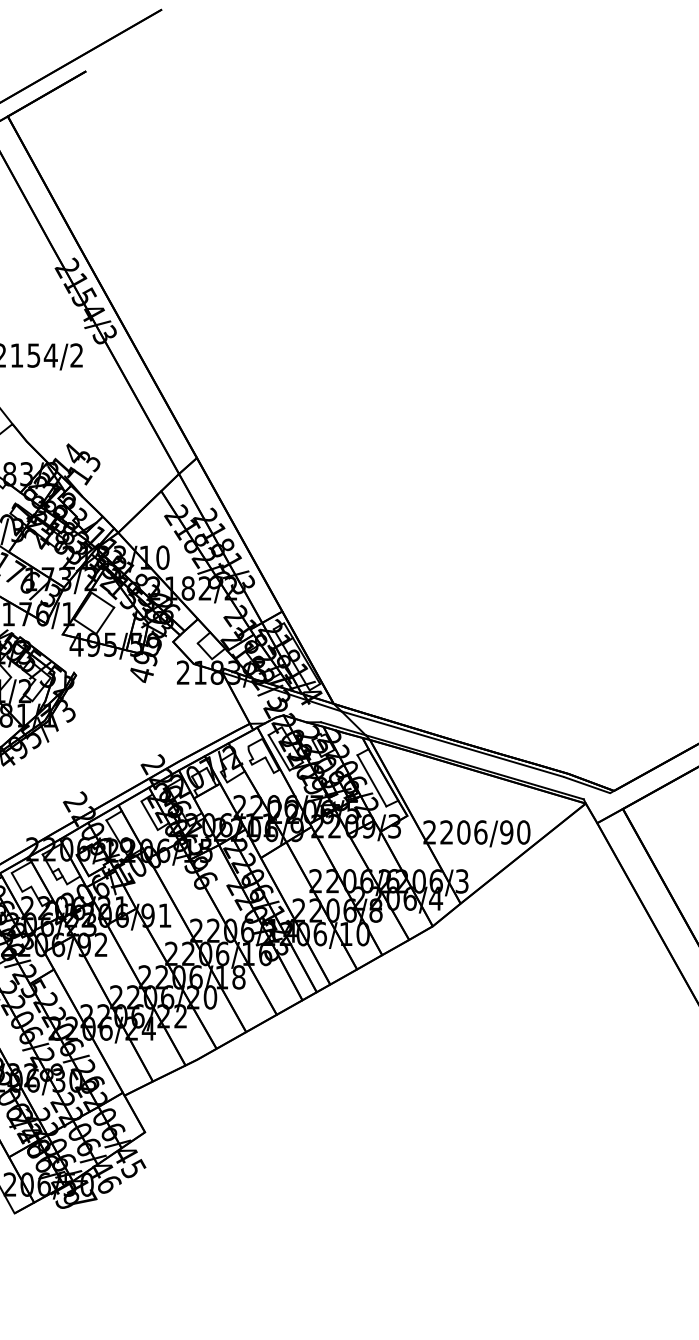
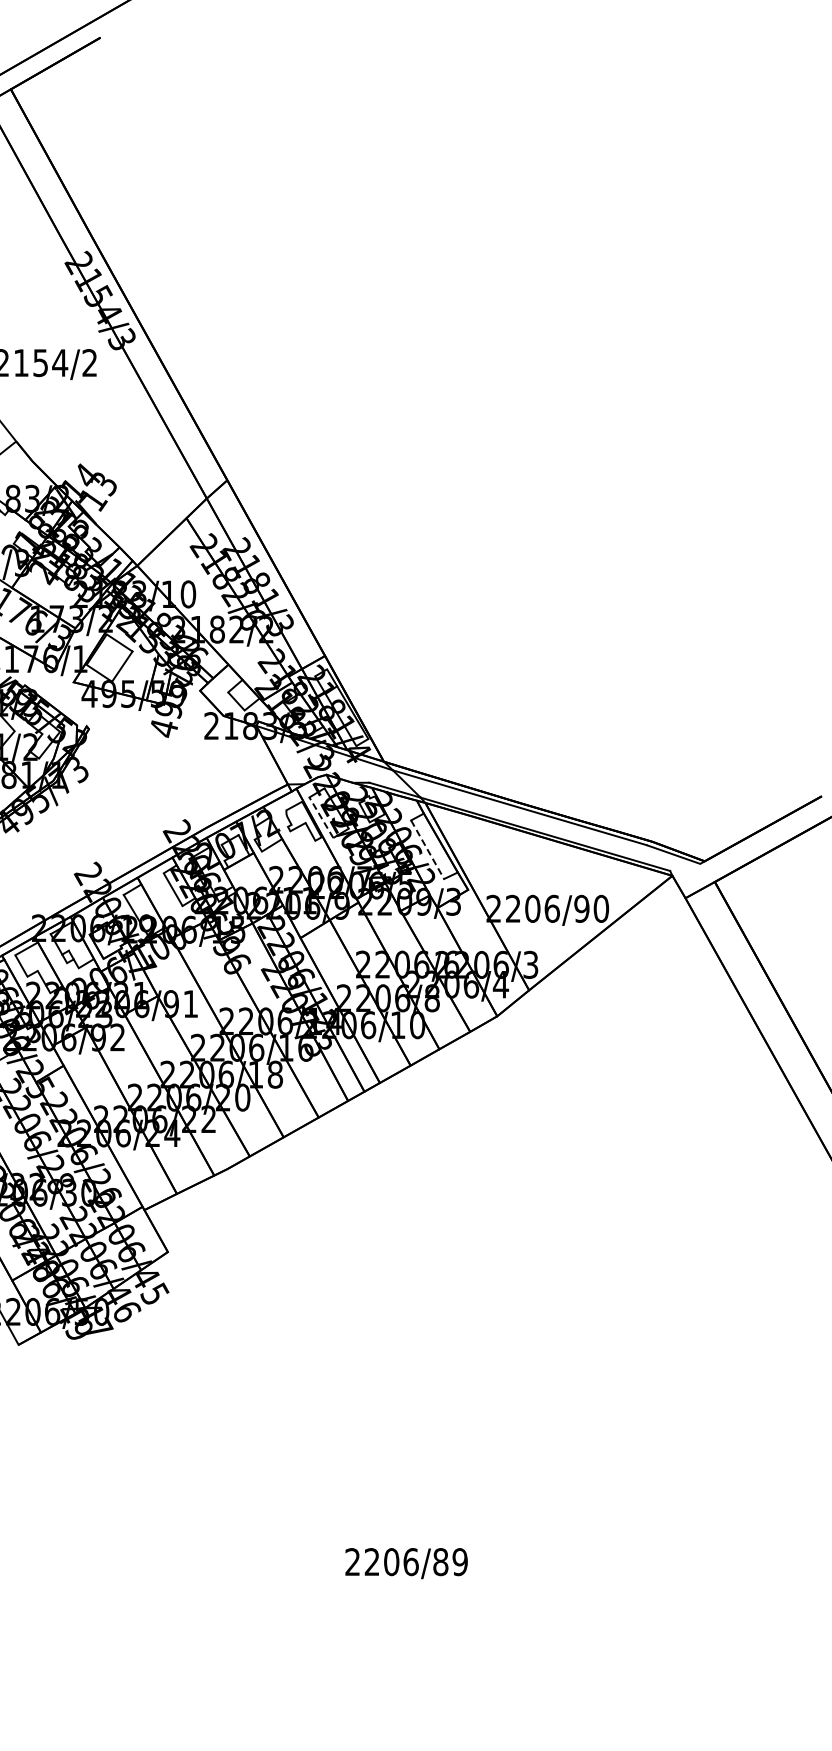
line: (279, 752) -> (321, 817), solid -> dashed
line: (371, 780) -> (427, 849), solid -> dashed

